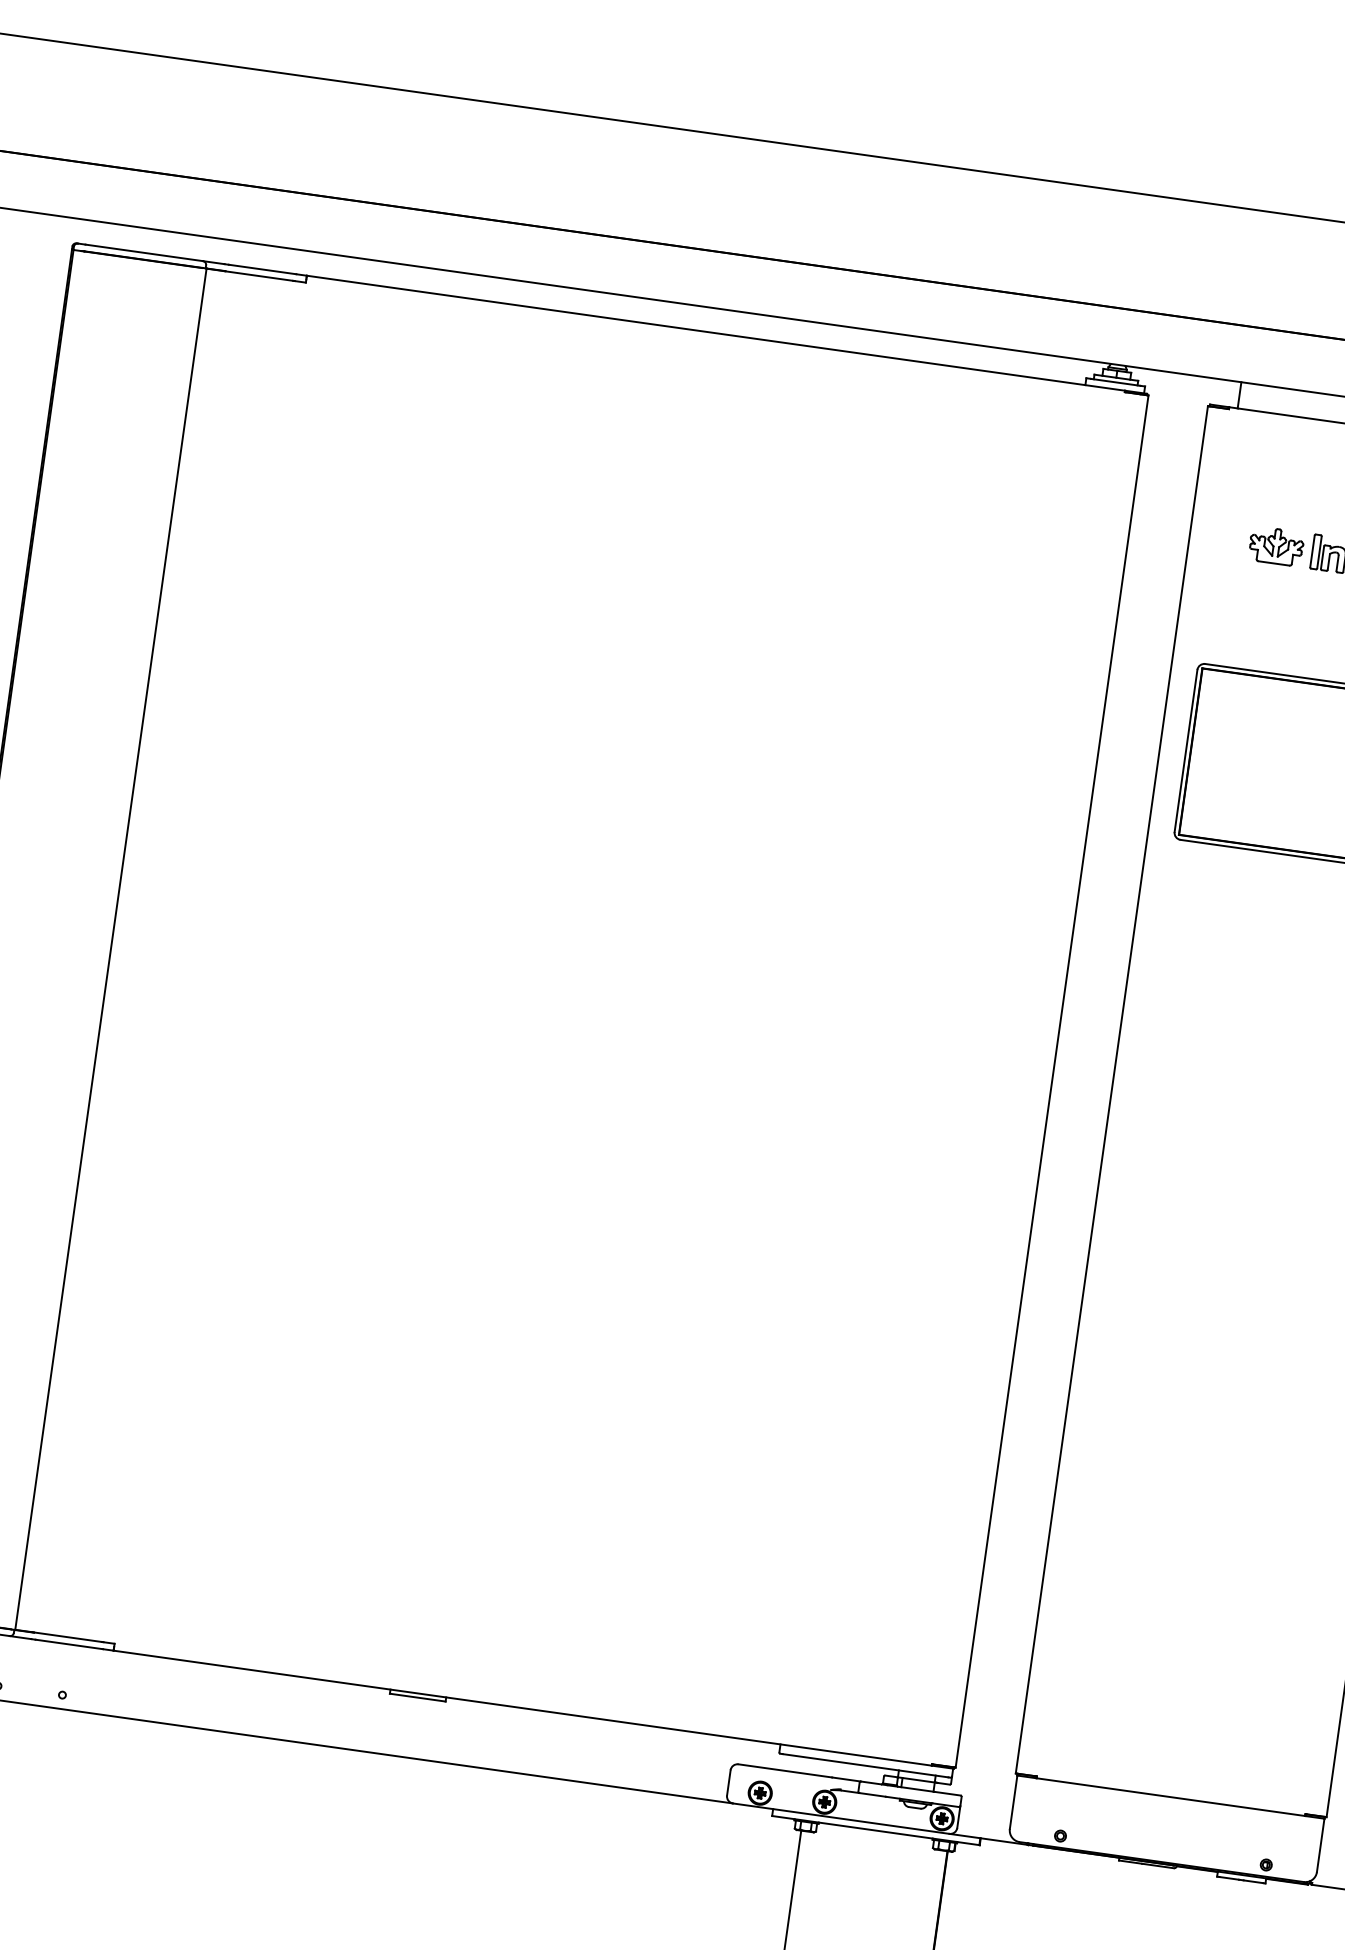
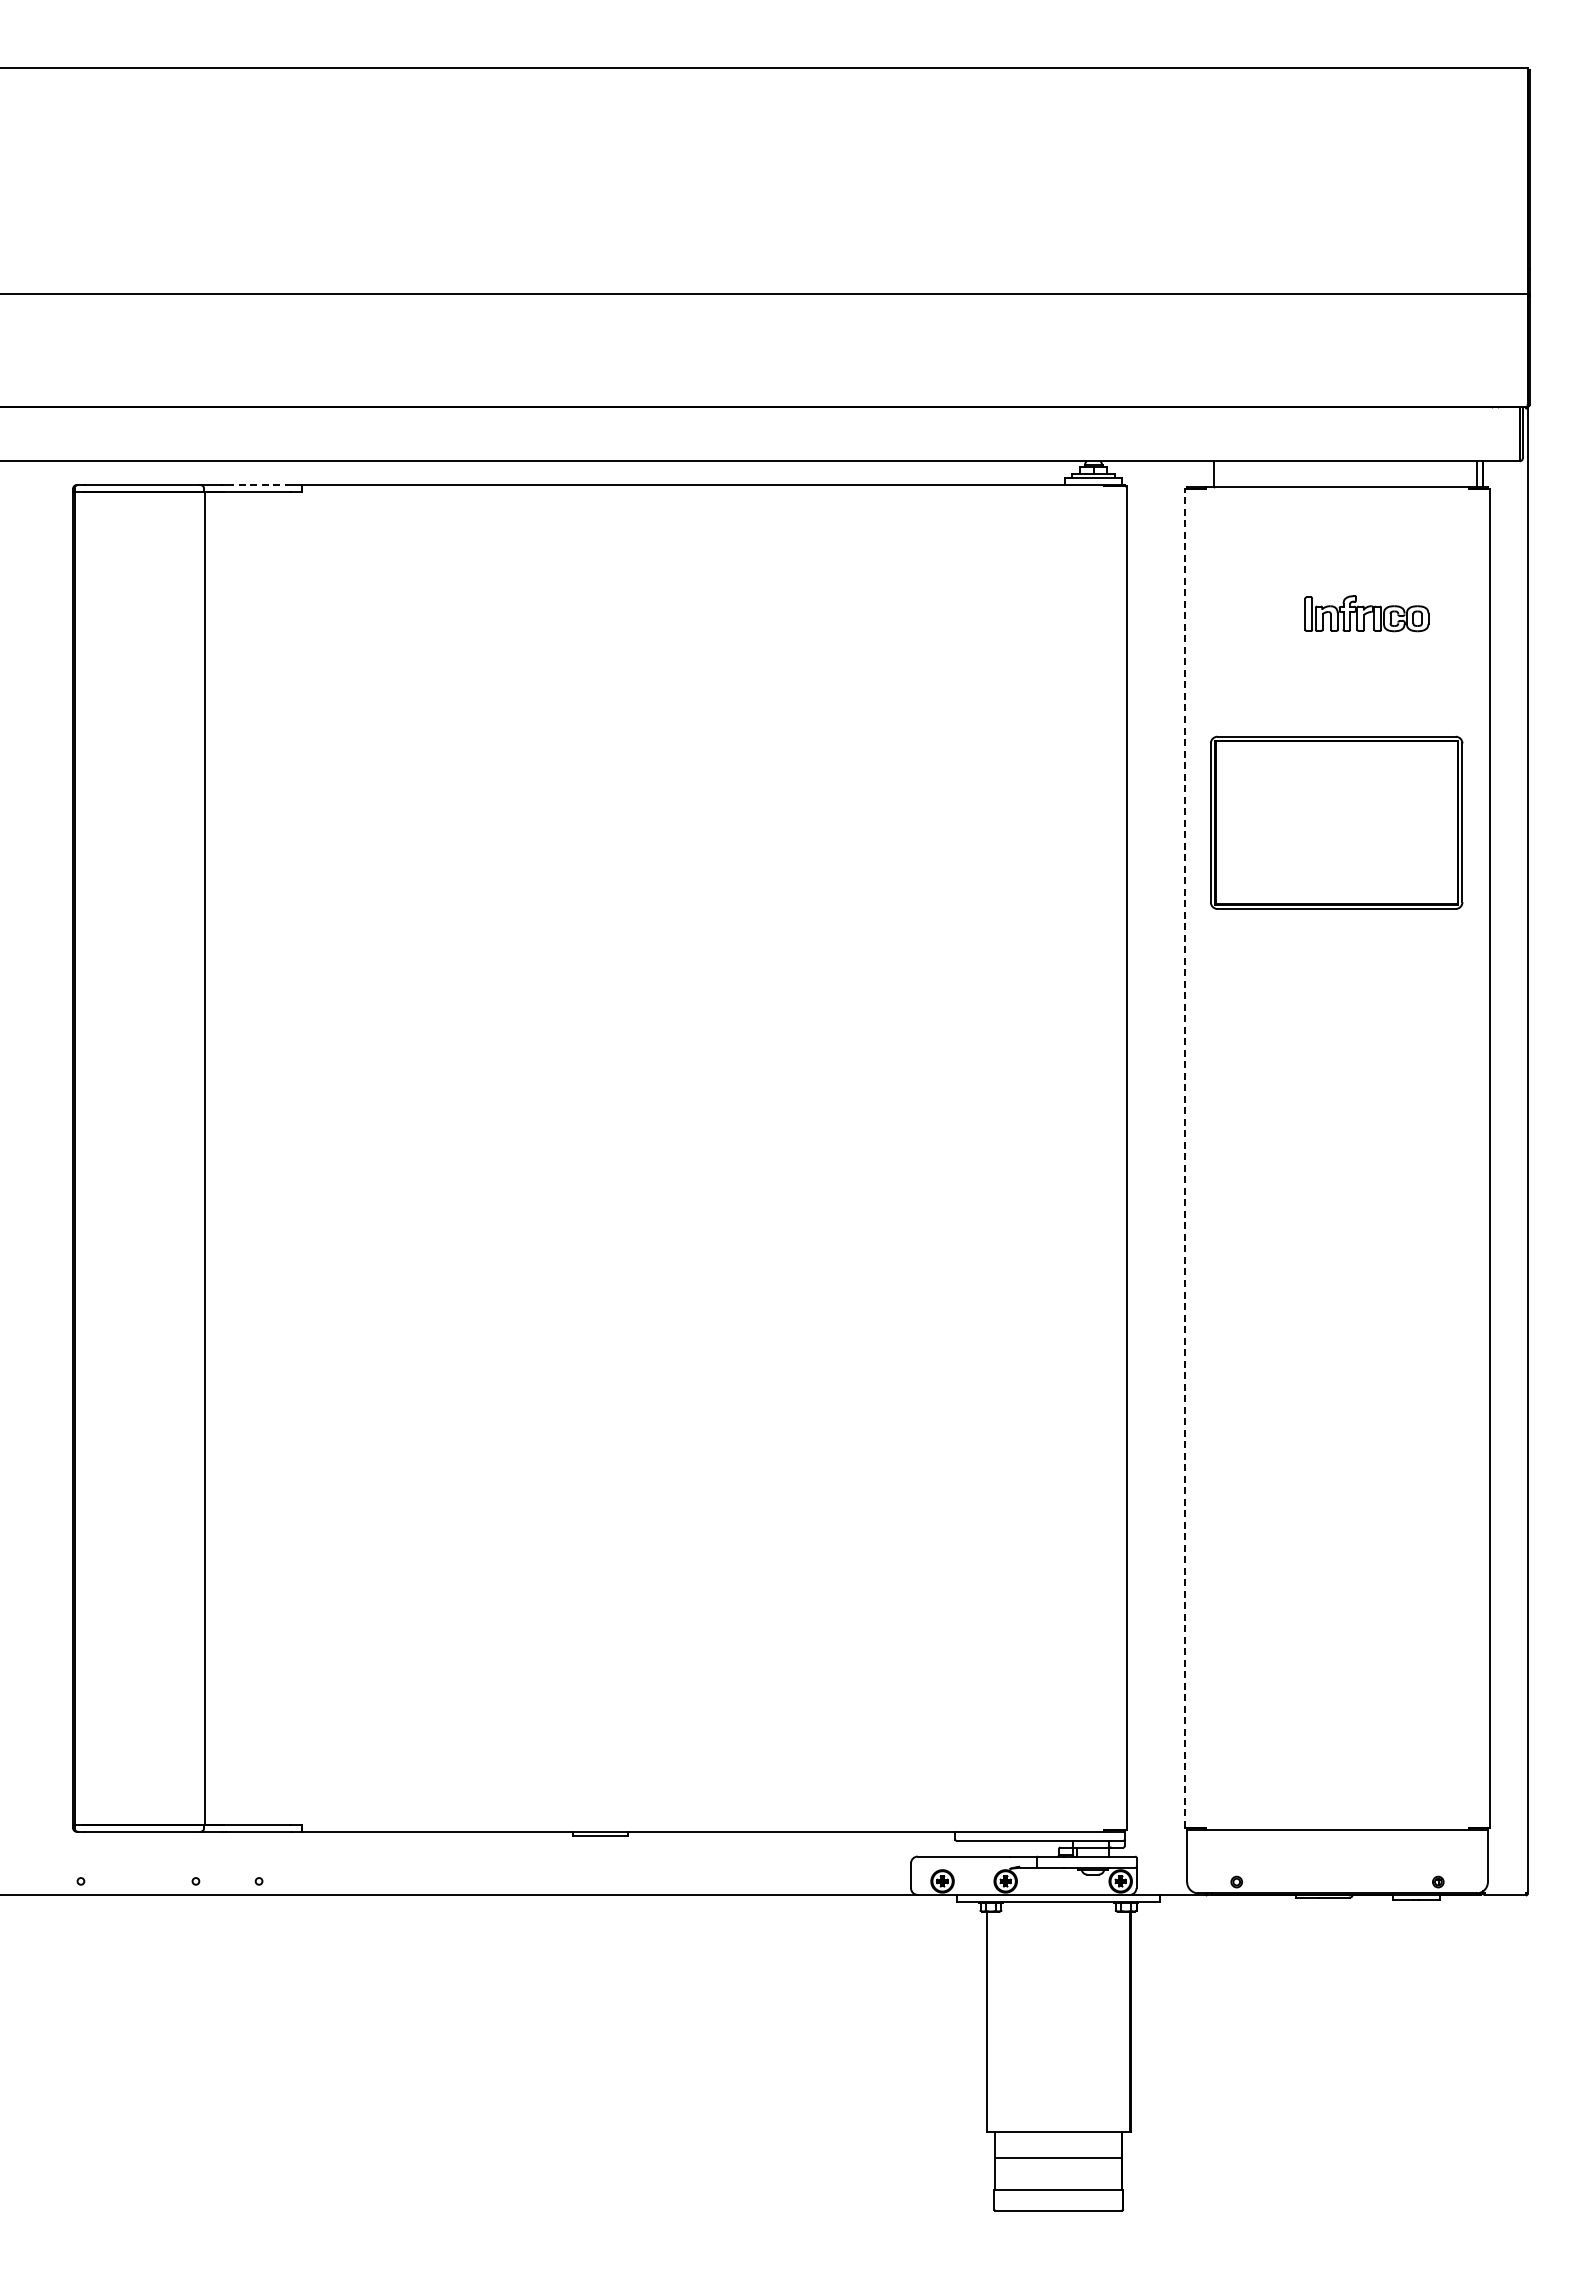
line: (262, 269) -> (258, 485), solid -> dashed
part: (1275, 545) -> (1269, 613), removed
line: (1112, 1090) -> (1185, 1158), solid -> dashed

